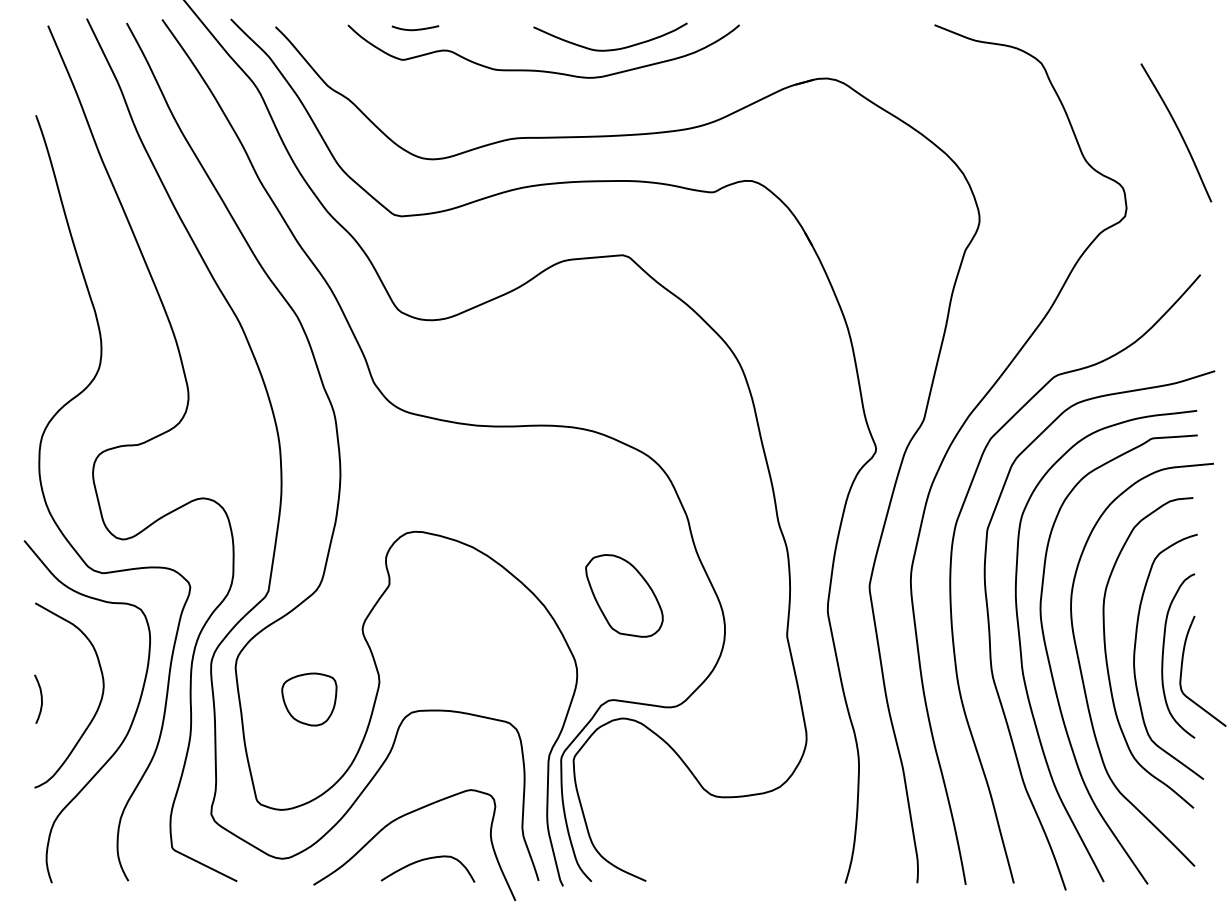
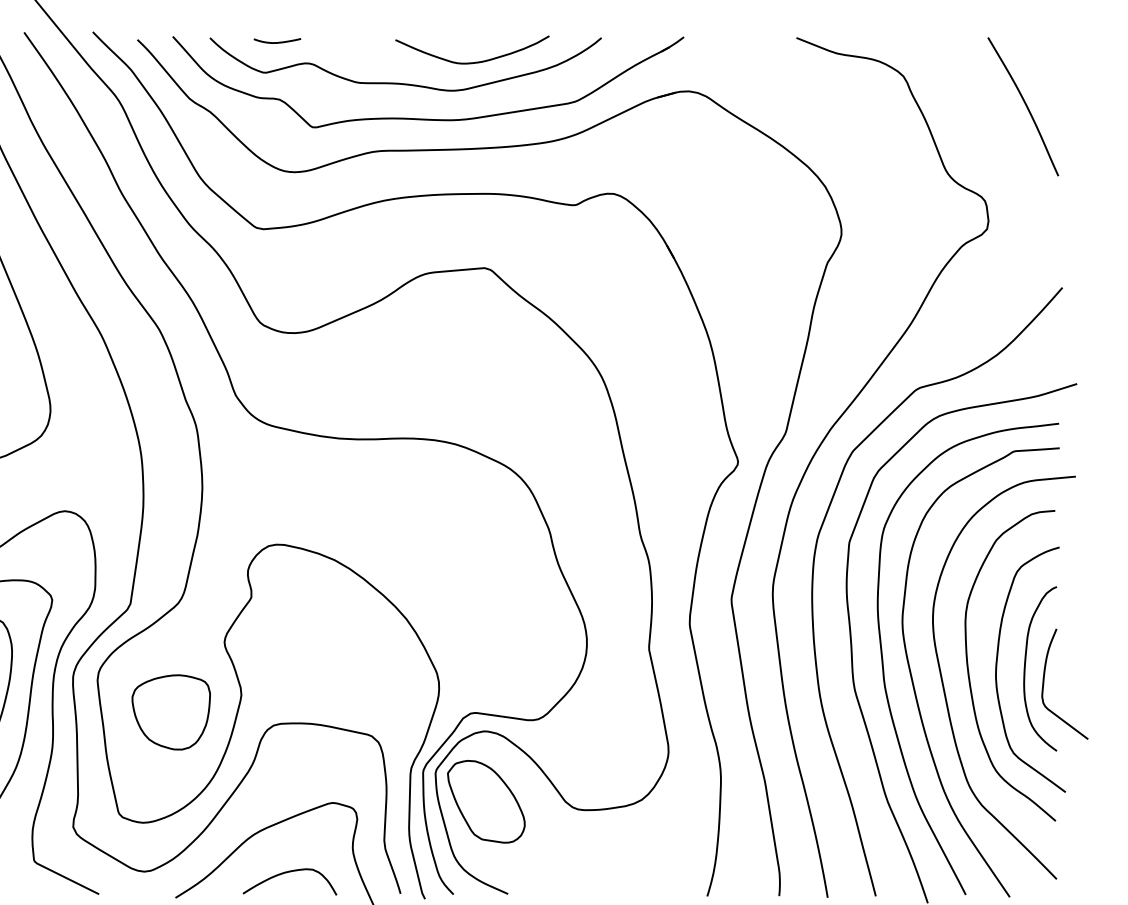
part: (564, 105) -> (426, 118), added
curve: (1177, 130) -> (1024, 104), moved
part: (624, 595) -> (486, 801), moved
part: (309, 699) -> (171, 712), size x1.43

